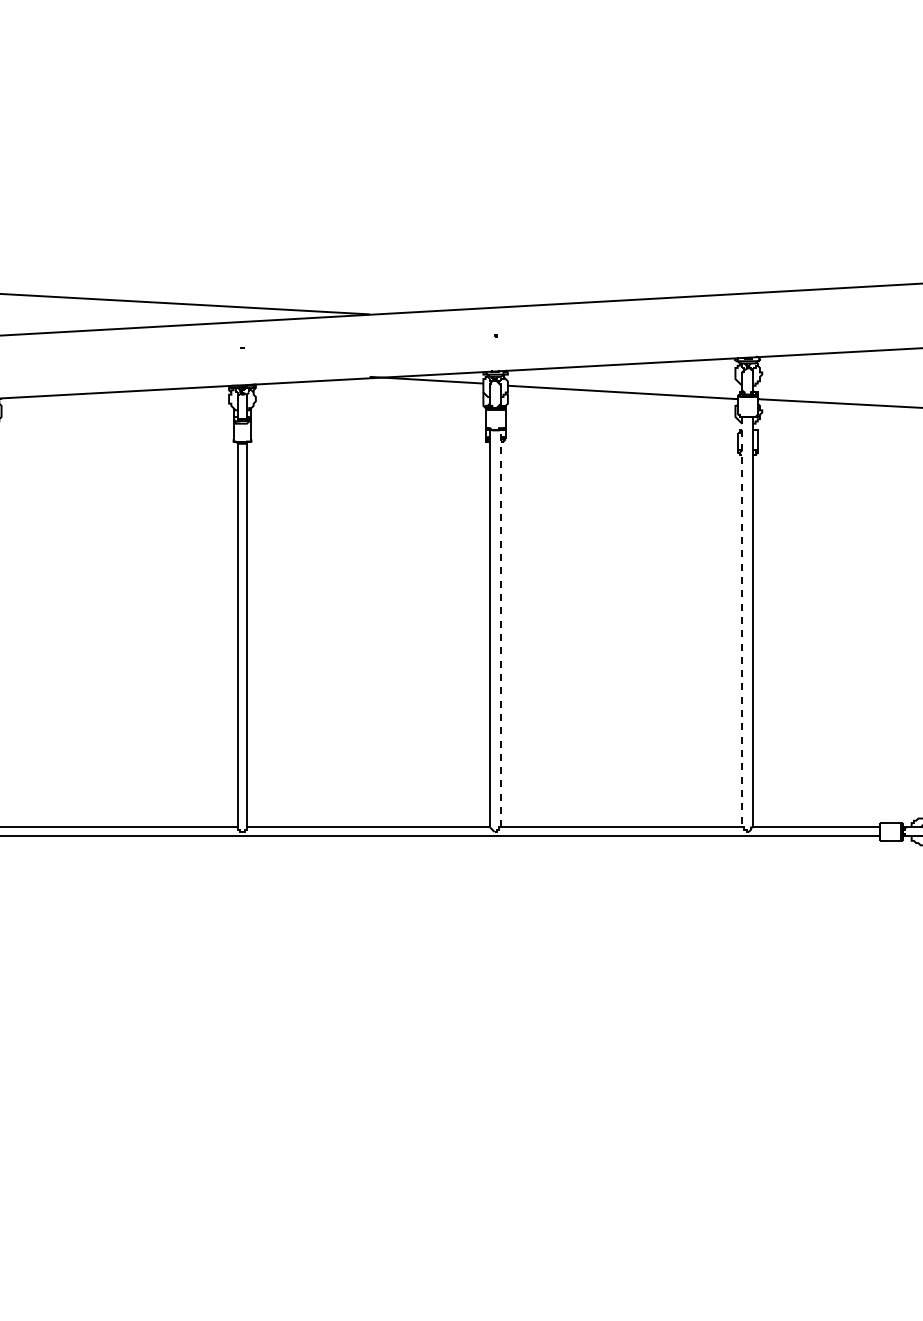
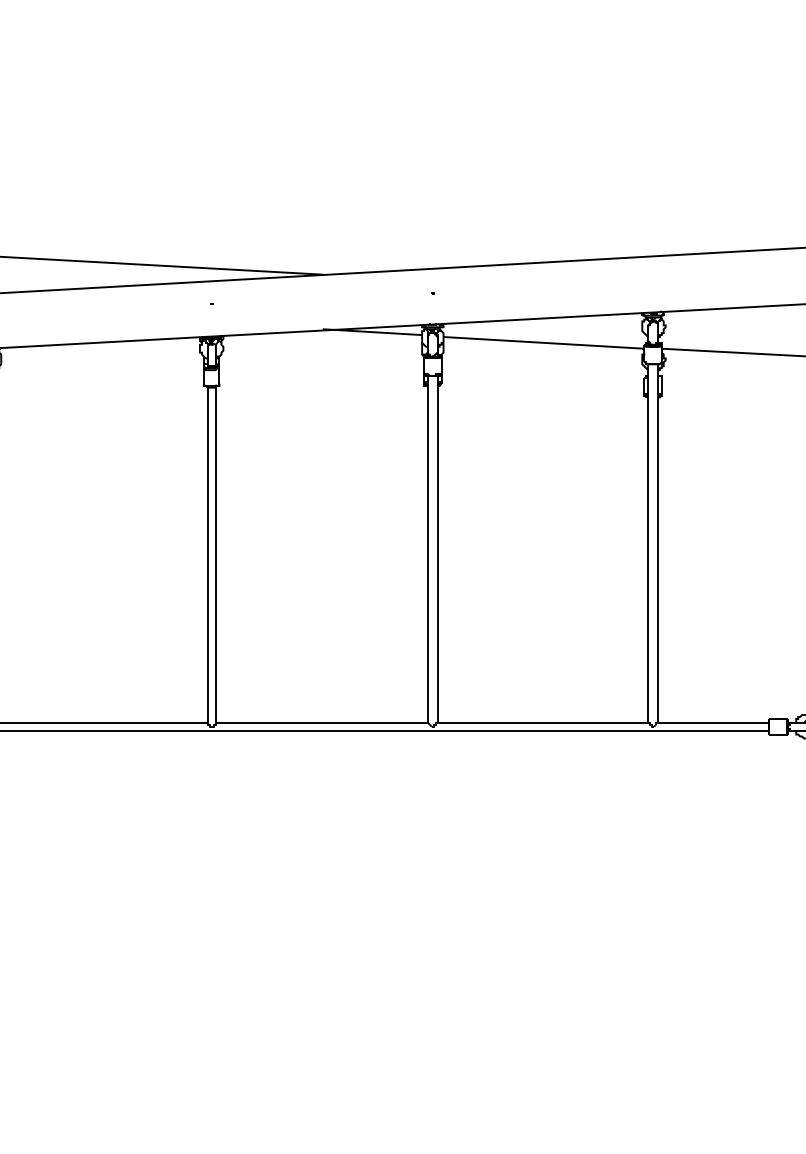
line: (742, 622) -> (648, 543), dashed -> solid
line: (501, 628) -> (437, 549), dashed -> solid

